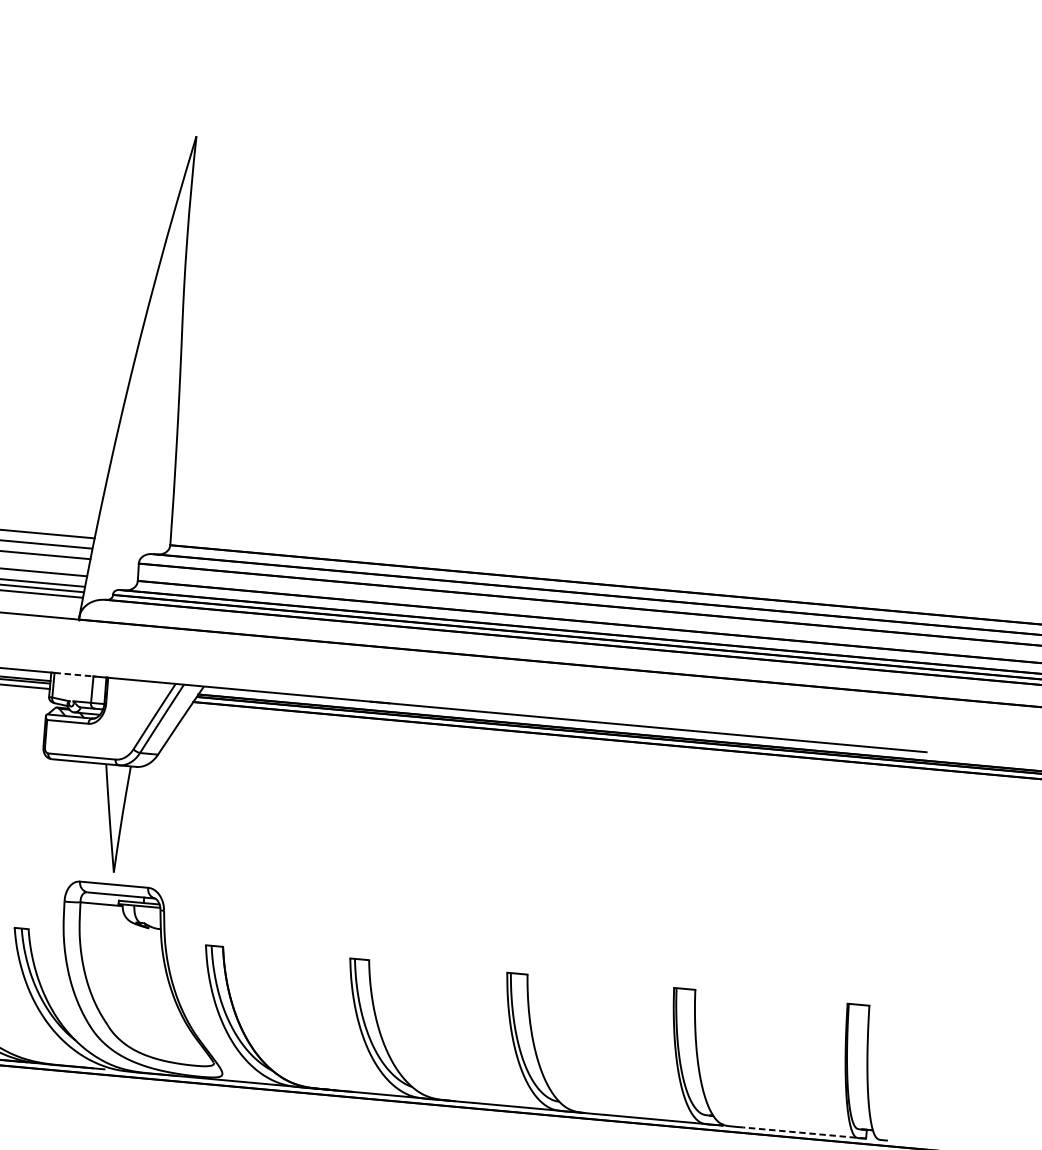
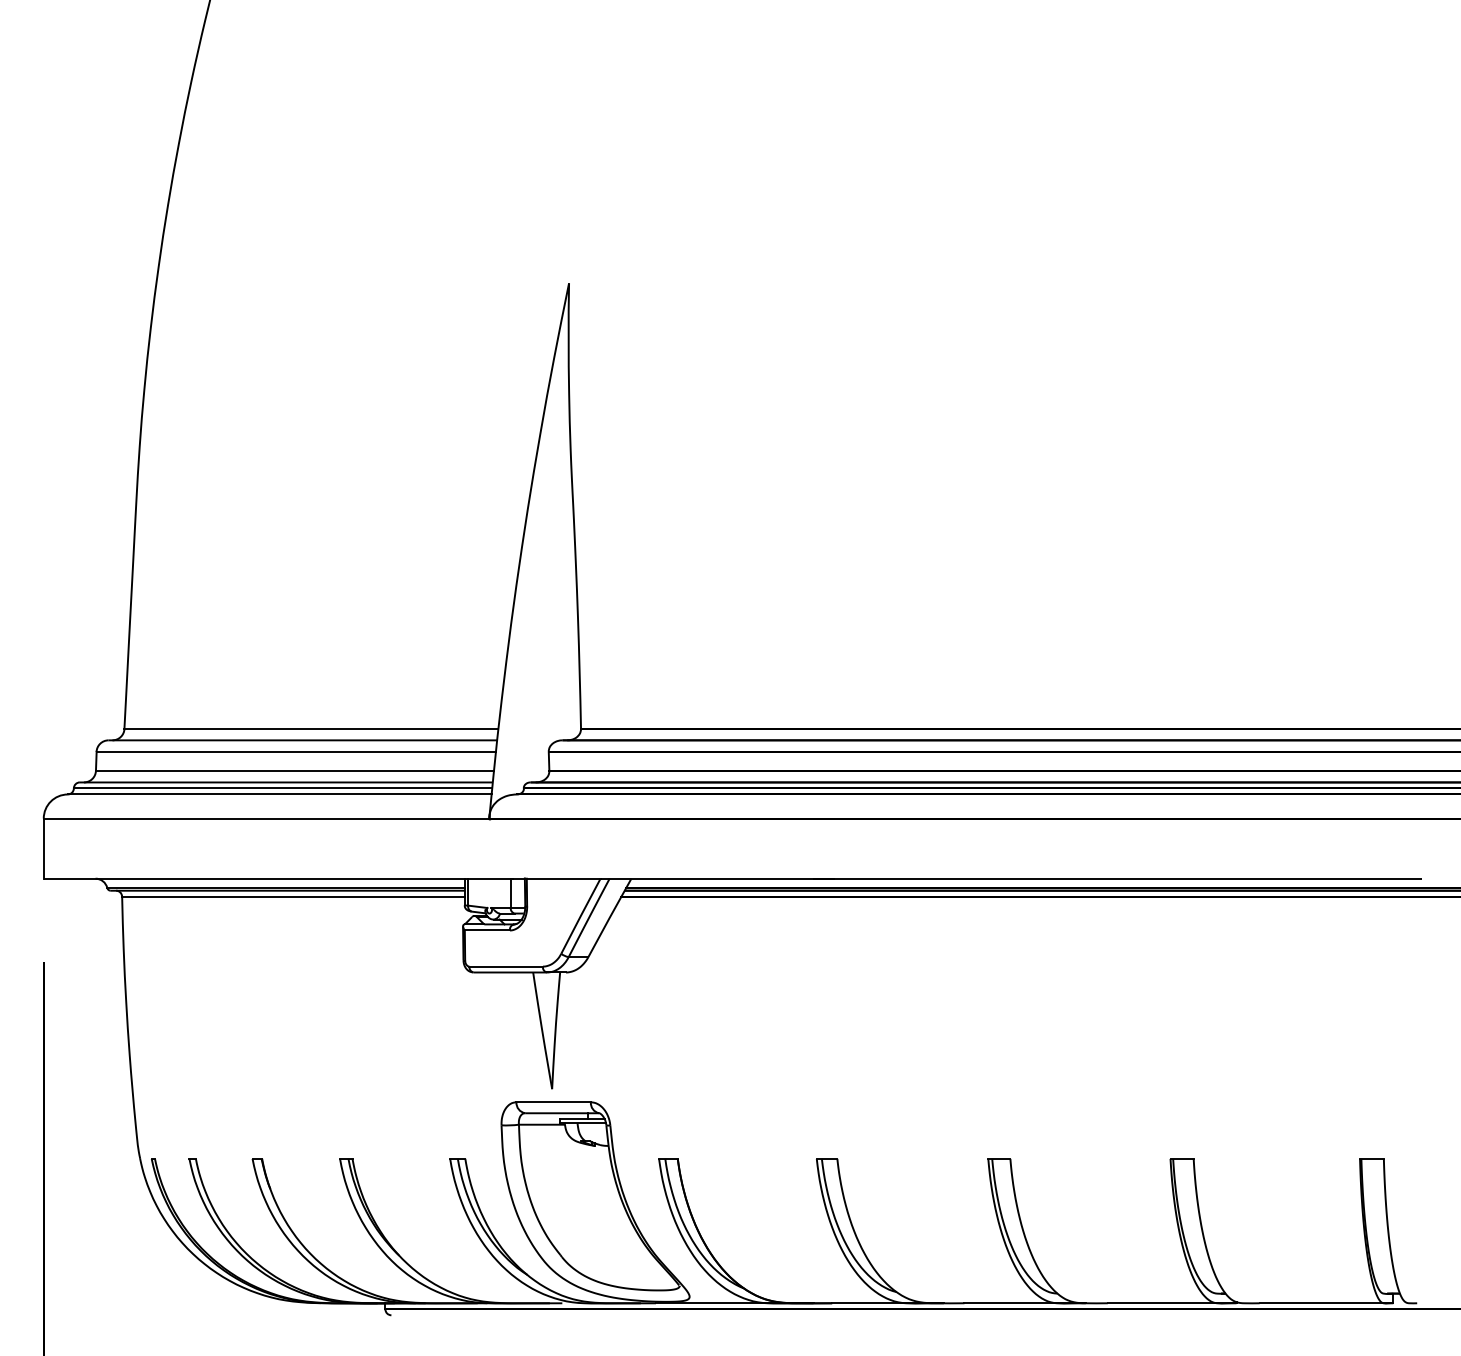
line: (74, 674) -> (489, 878), dashed -> solid
line: (804, 1133) -> (1326, 1303), dashed -> solid

